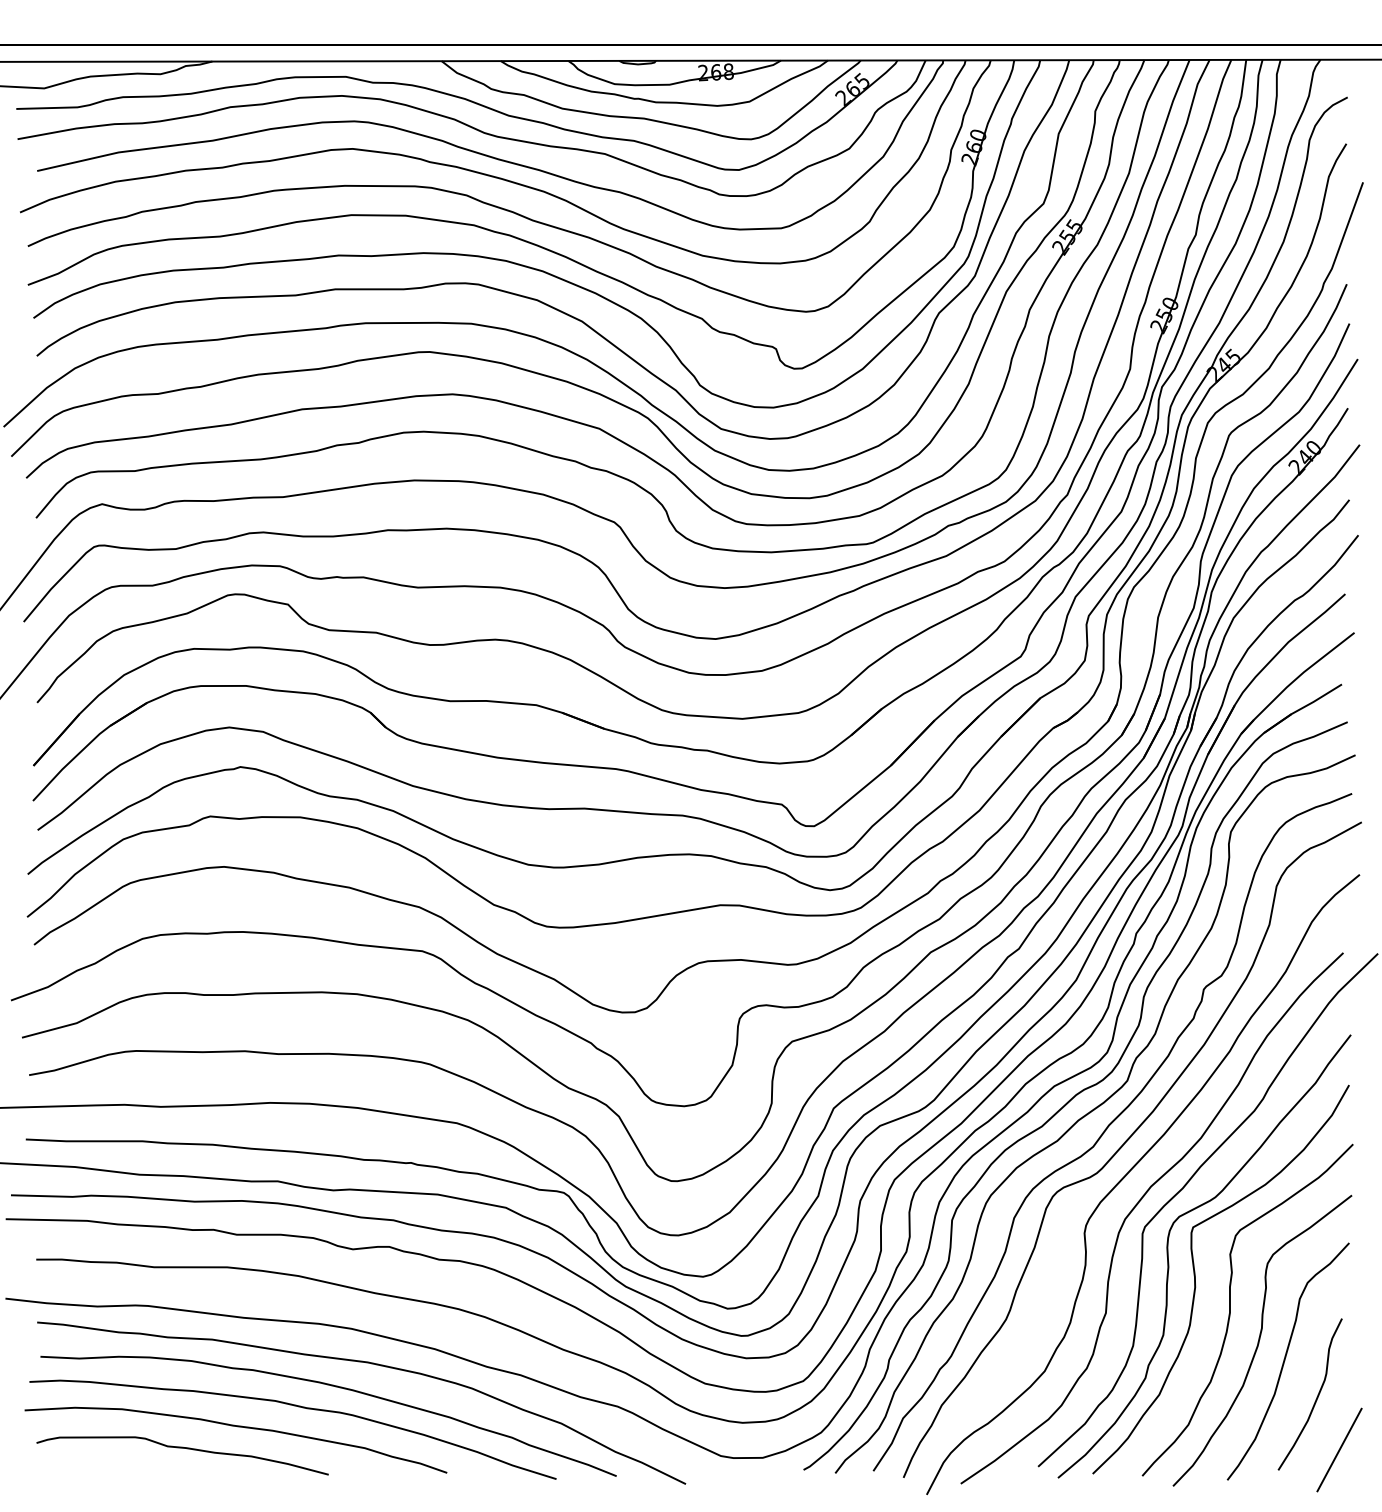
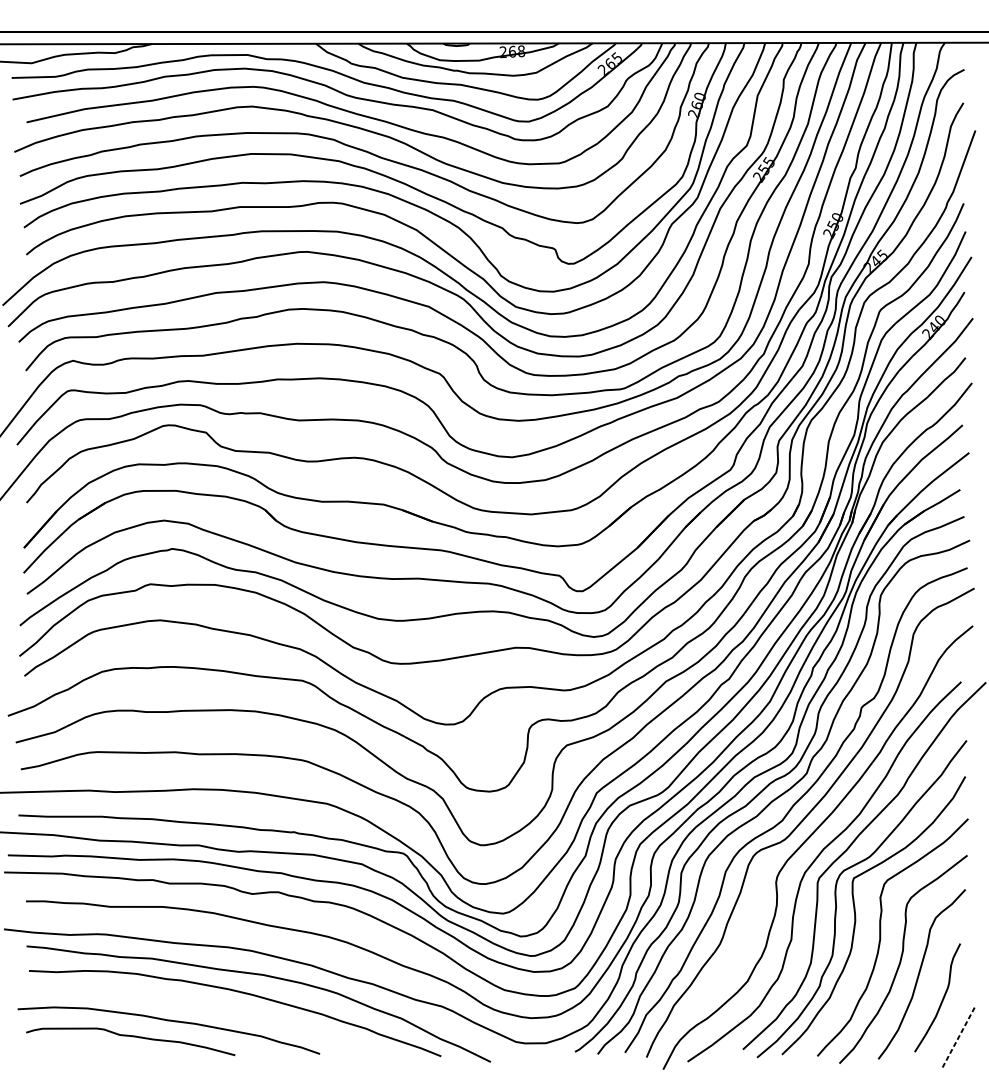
curve: (298, 1407) -> (213, 1007), removed
line: (1339, 1450) -> (958, 1037), solid -> dashed

